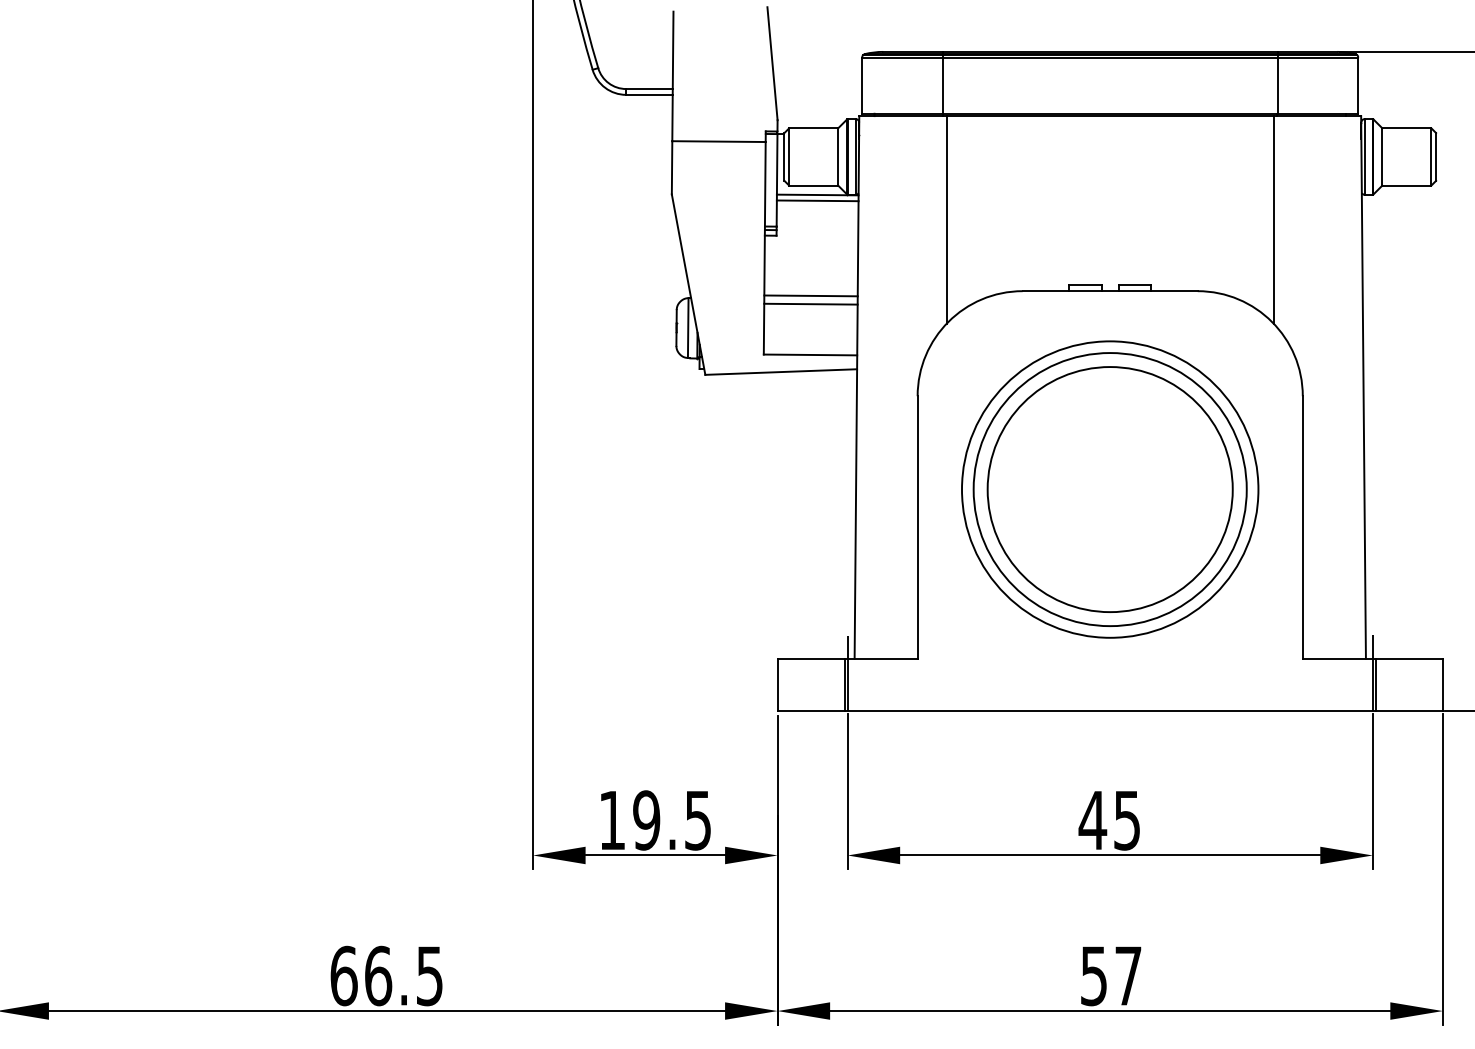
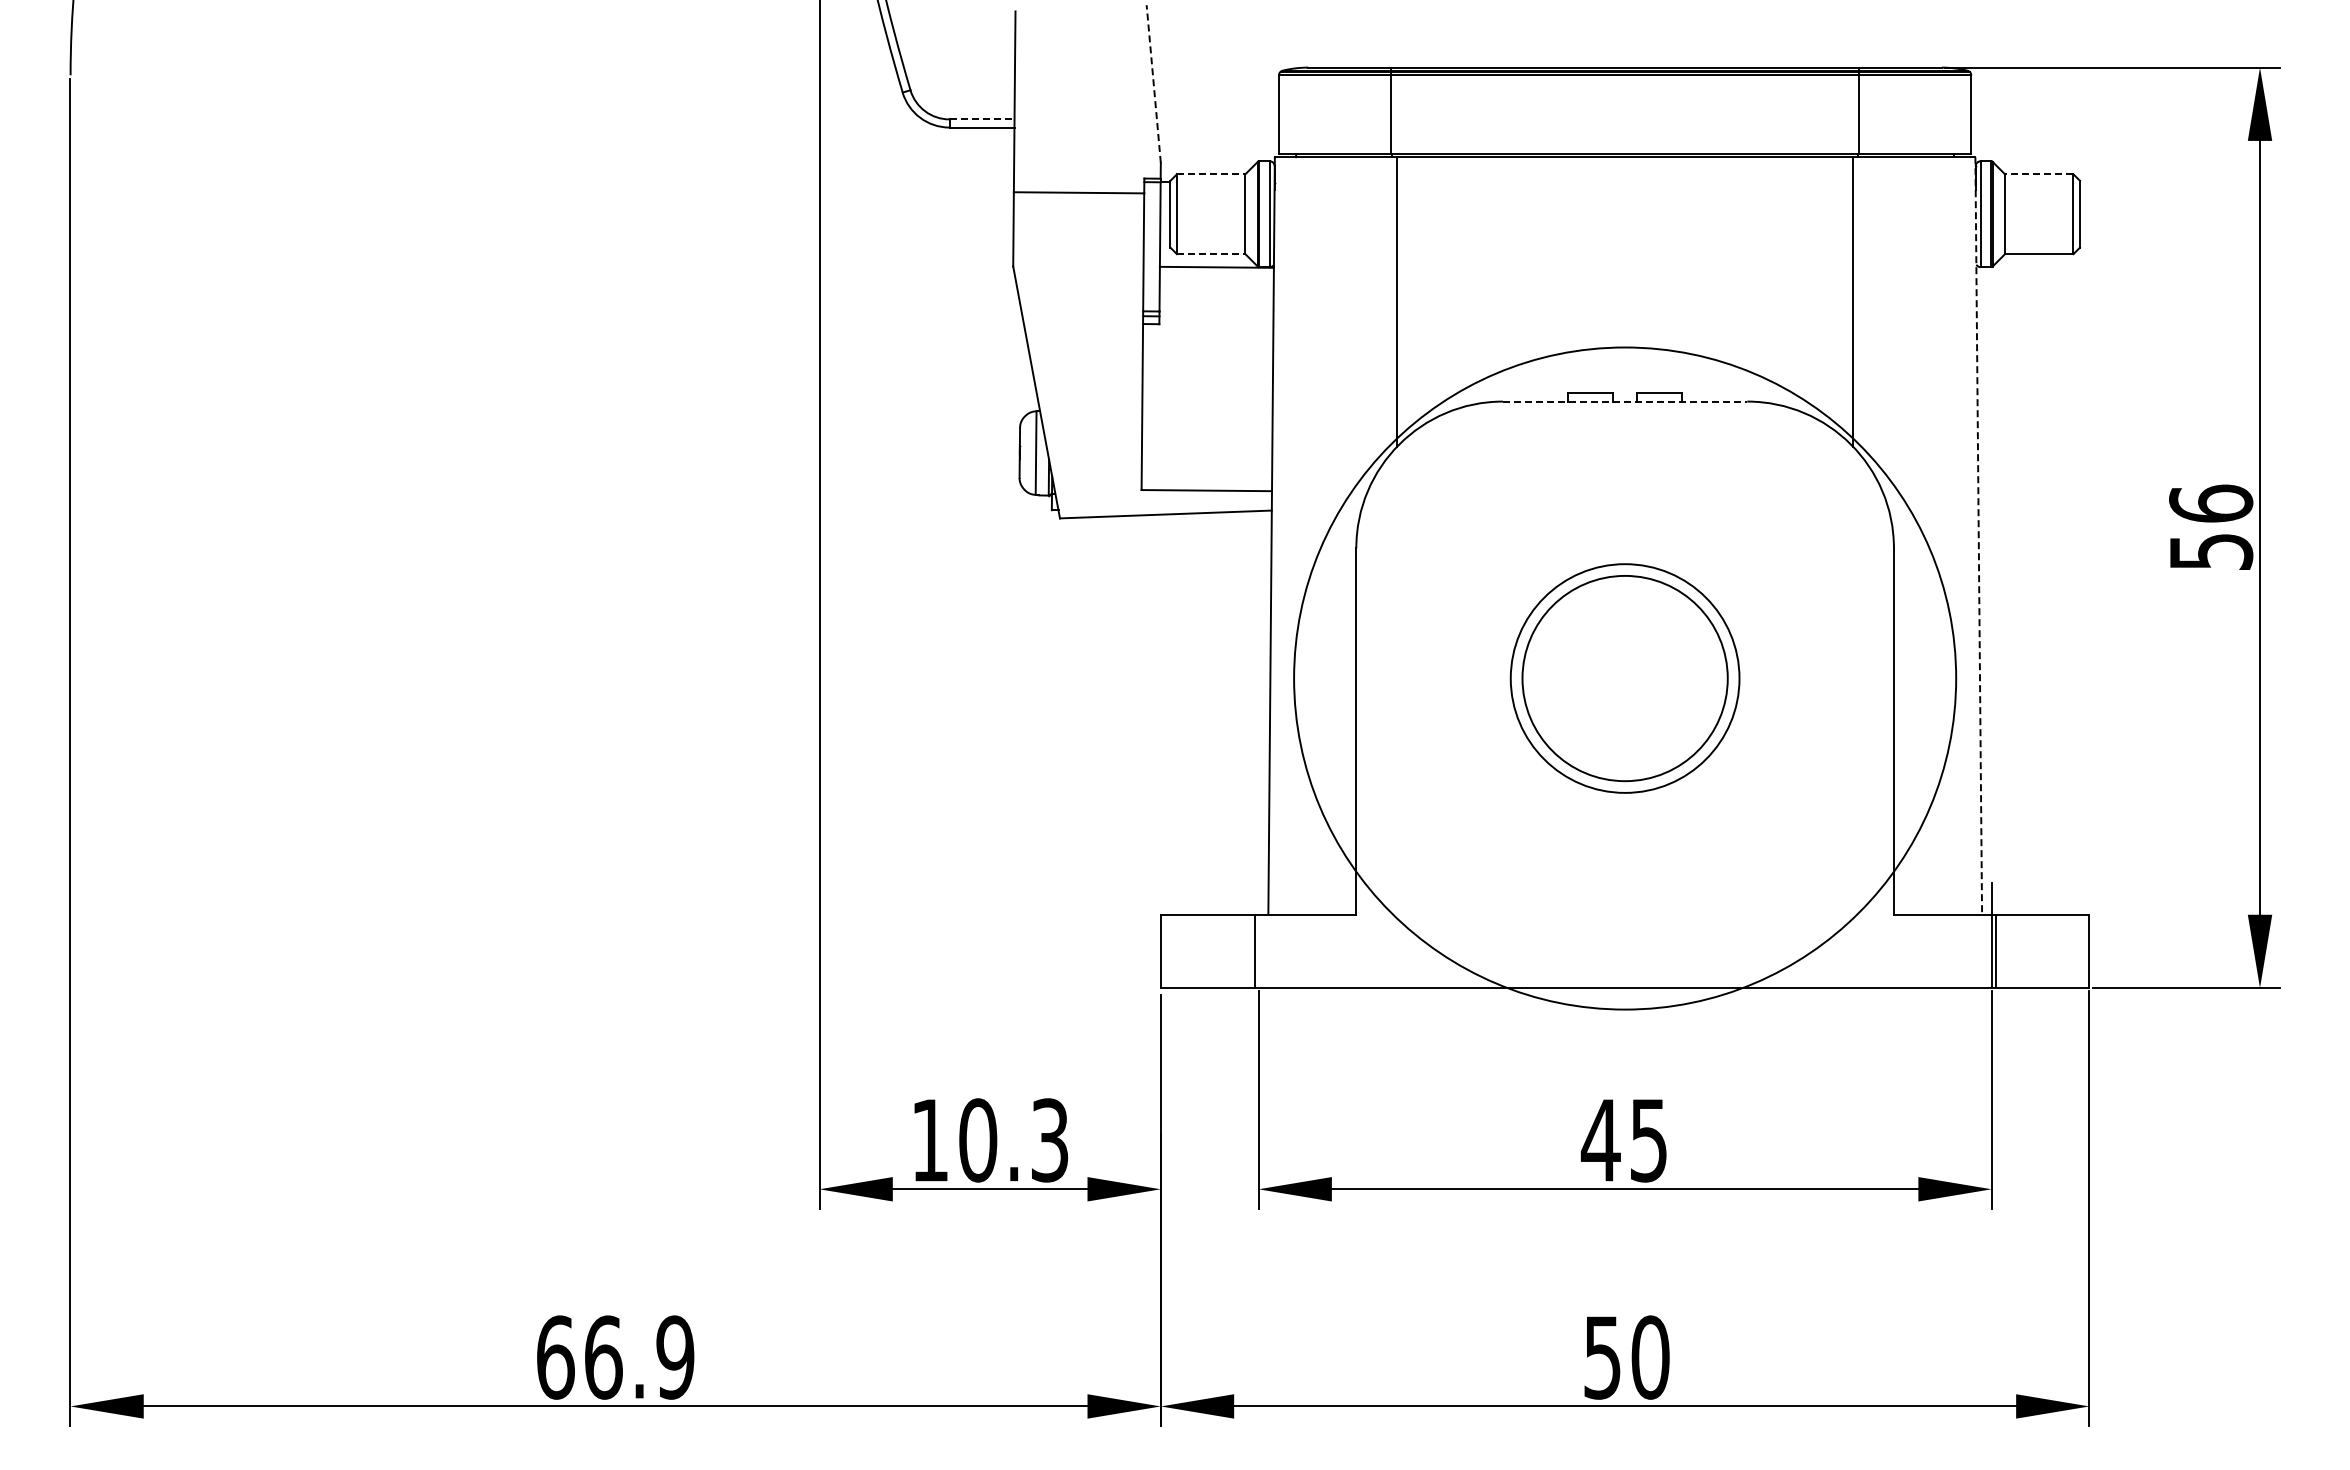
line: (772, 63) -> (1153, 83), solid -> dashed
line: (649, 89) -> (982, 119), solid -> dashed
line: (813, 128) -> (1211, 174), solid -> dashed
line: (1406, 128) -> (2038, 174), solid -> dashed
line: (813, 185) -> (1211, 254), solid -> dashed
line: (817, 200) -> (1216, 275), removed
line: (1110, 291) -> (1625, 401), solid -> dashed
line: (811, 295) -> (1207, 407), removed
line: (811, 304) -> (1207, 419), removed
line: (1363, 387) -> (1978, 535), solid -> dashed
circle: (1109, 489) -> (1624, 678), size x0.6
circle: (1110, 489) -> (1625, 678), size x0.6
circle: (1110, 489) -> (1625, 678), size x1.6
line: (847, 673) -> (1258, 935), removed
text: (672, 820) -> (1013, 1140), 19.5 -> 10.3
text: (429, 975) -> (675, 1357), 66.5 -> 66.9
text: (1128, 975) -> (1650, 1357), 57 -> 50

